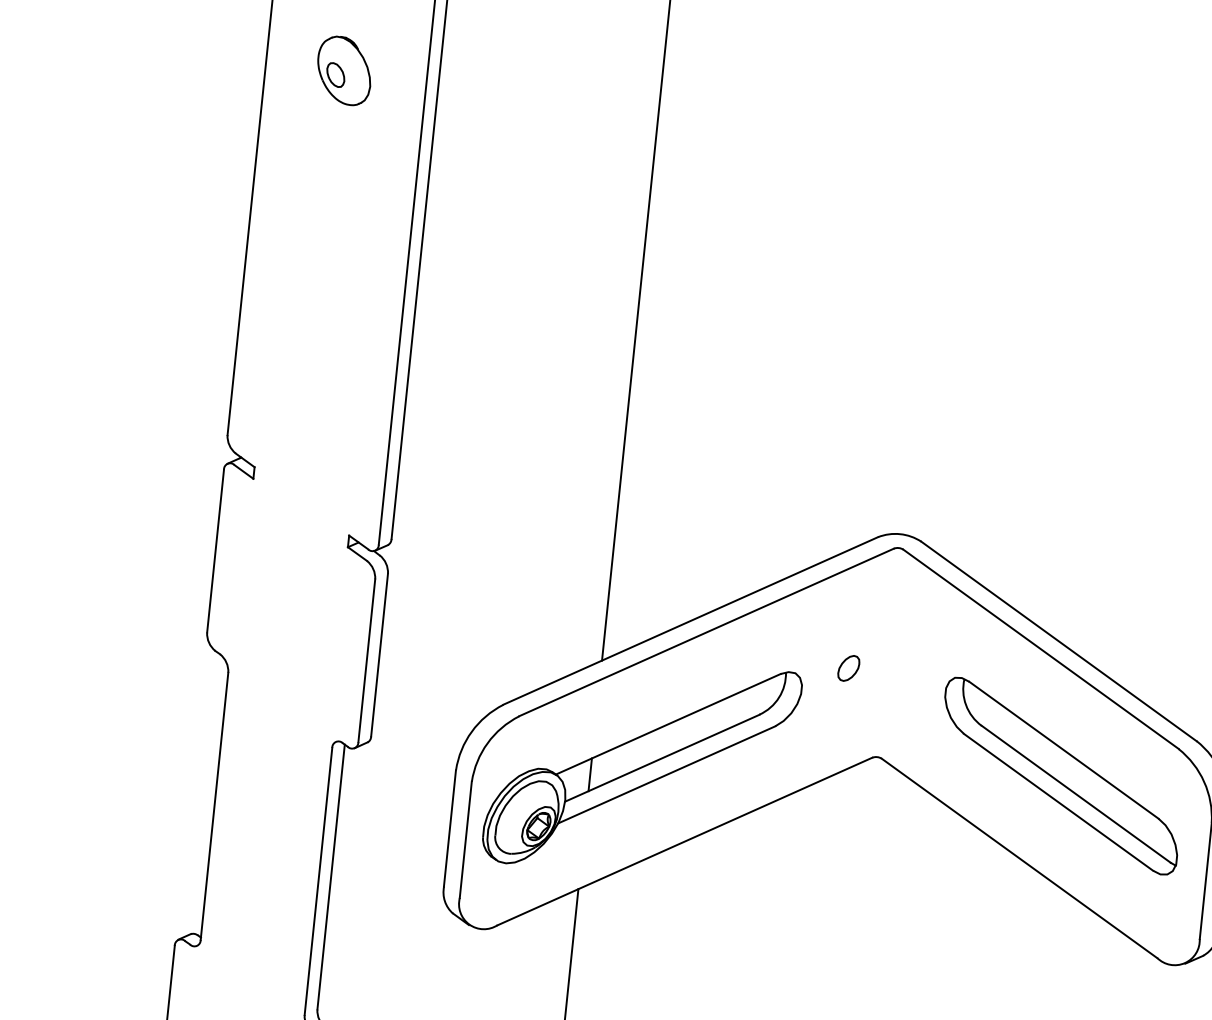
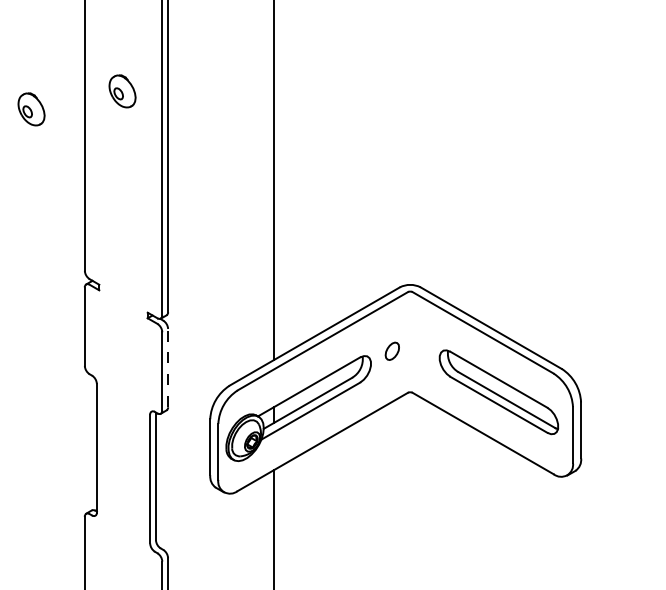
part: (151, 88) -> (31, 109), added
line: (380, 653) -> (168, 367), solid -> dashed
part: (848, 668) -> (392, 351), size x1.4

